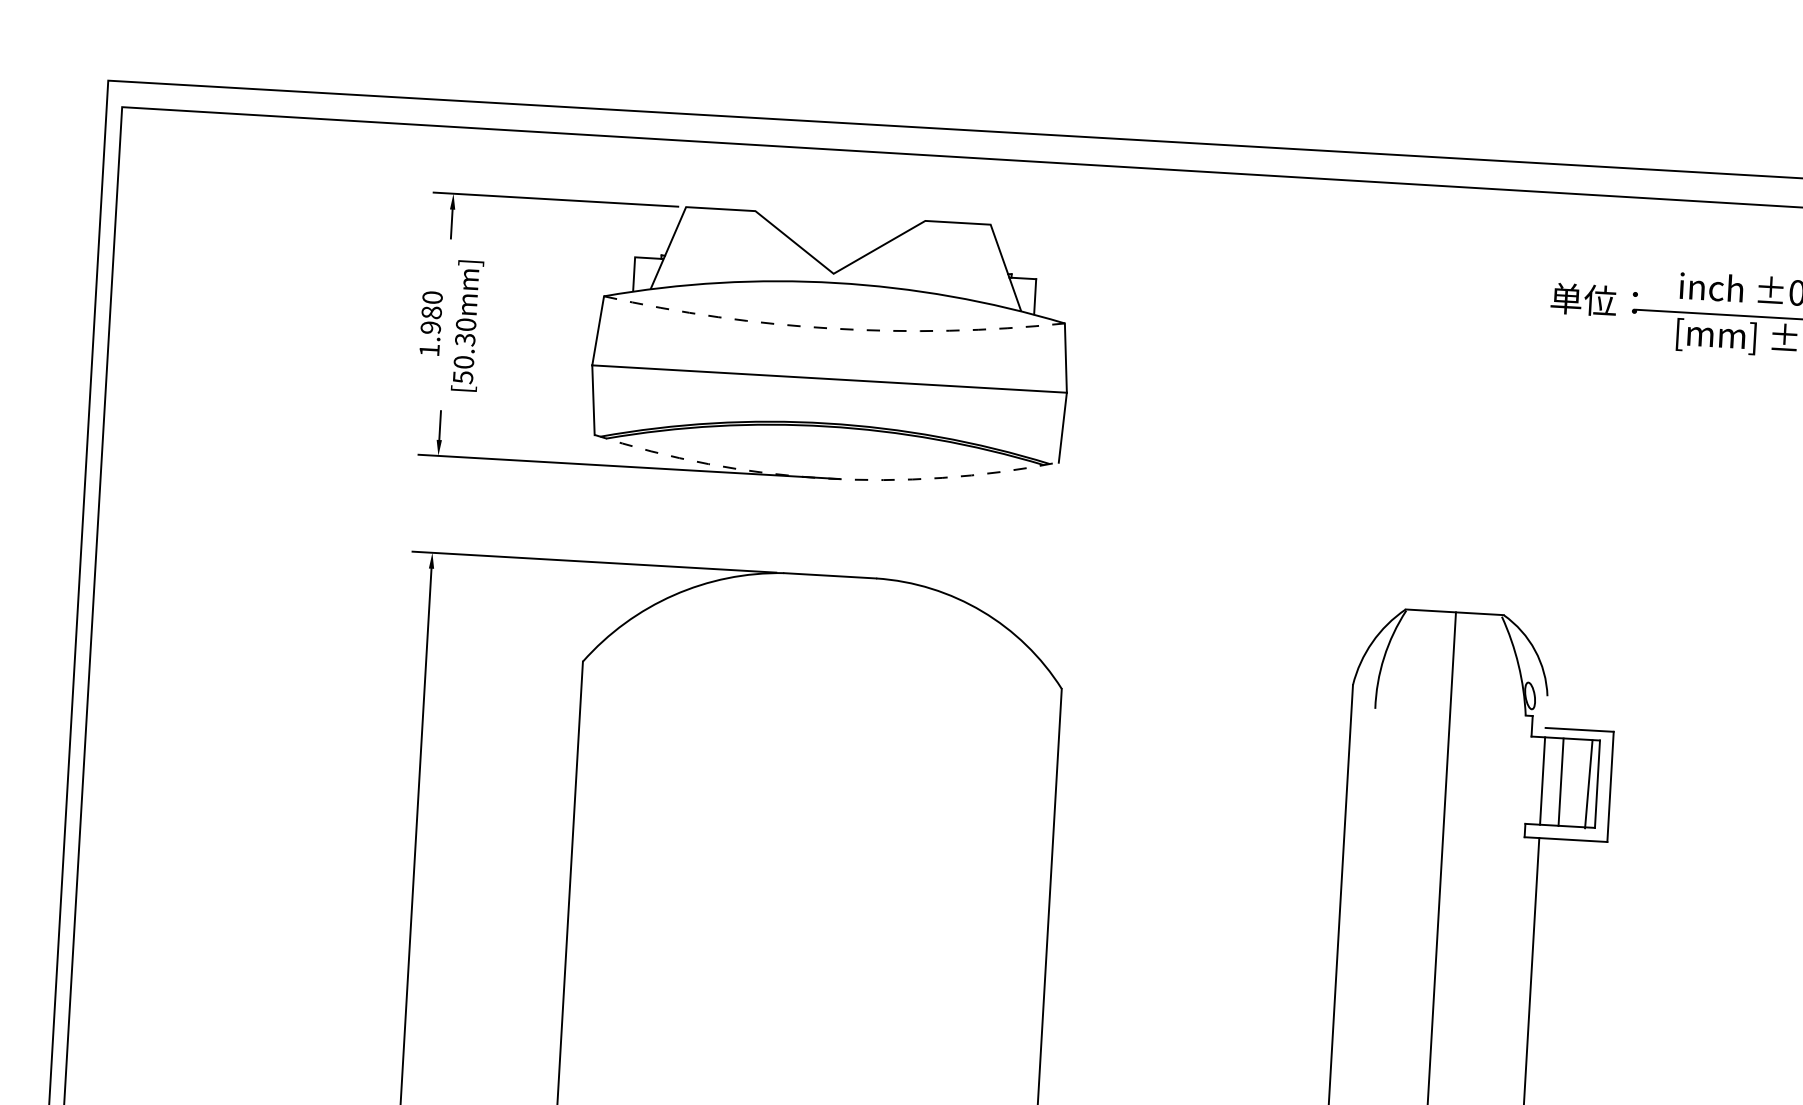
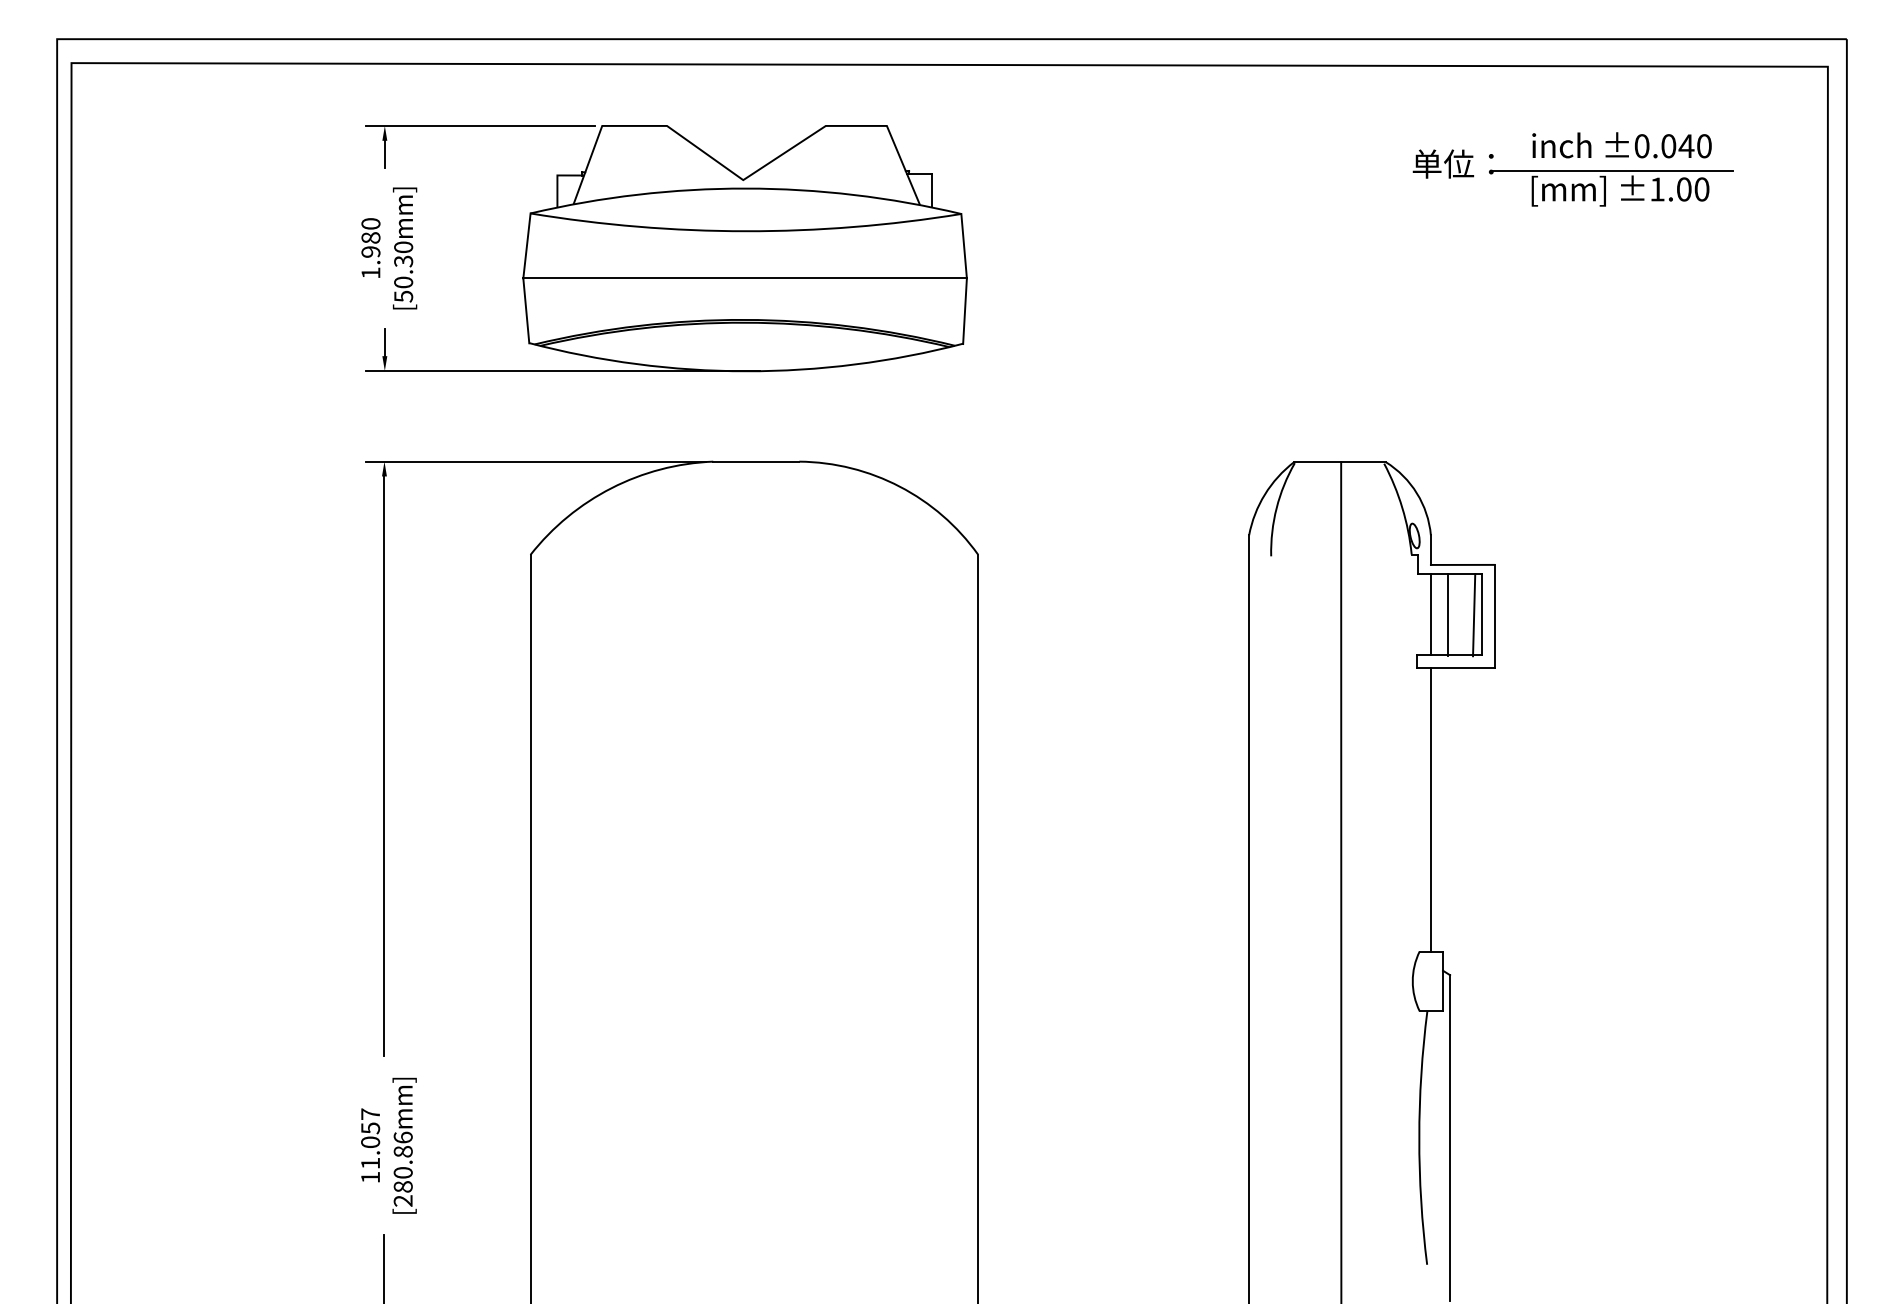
arc: (832, 328) -> (745, 231), dashed -> solid
arc: (825, 478) -> (746, 371), dashed -> solid
line: (1546, 711) -> (1430, 549), added

